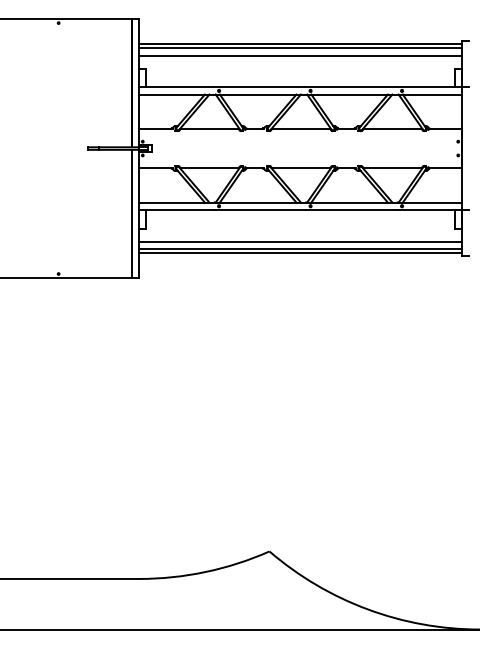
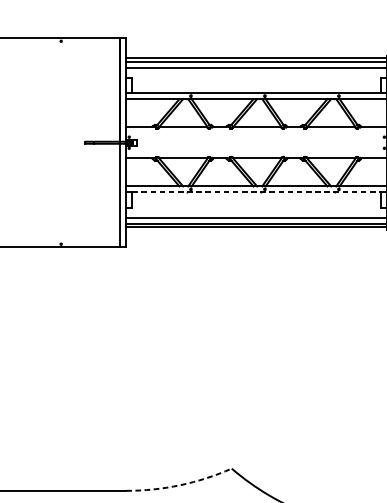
line: (301, 209) -> (257, 192), solid -> dashed
arc: (205, 572) -> (179, 485), solid -> dashed

